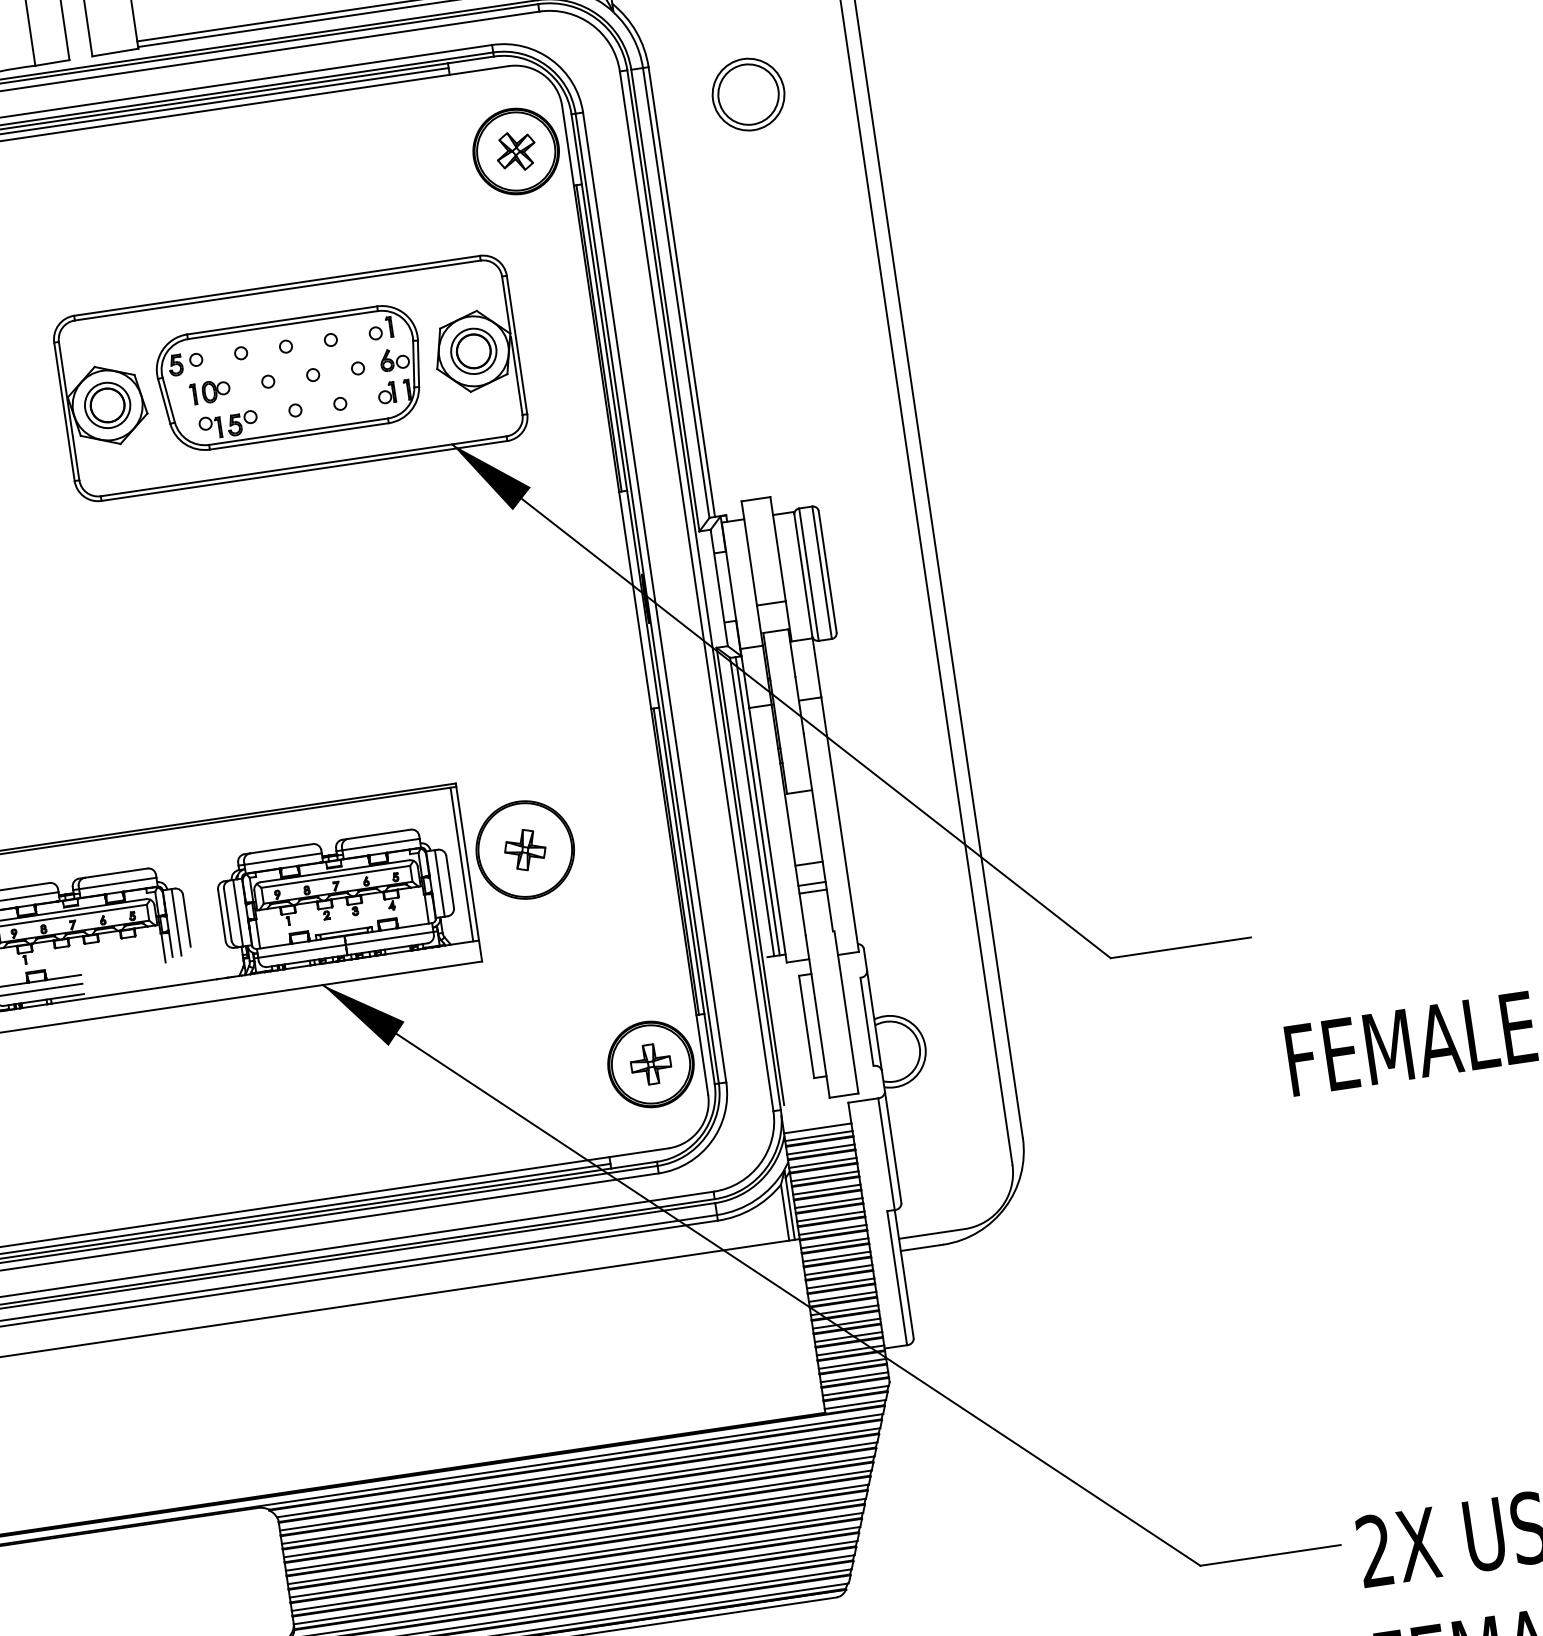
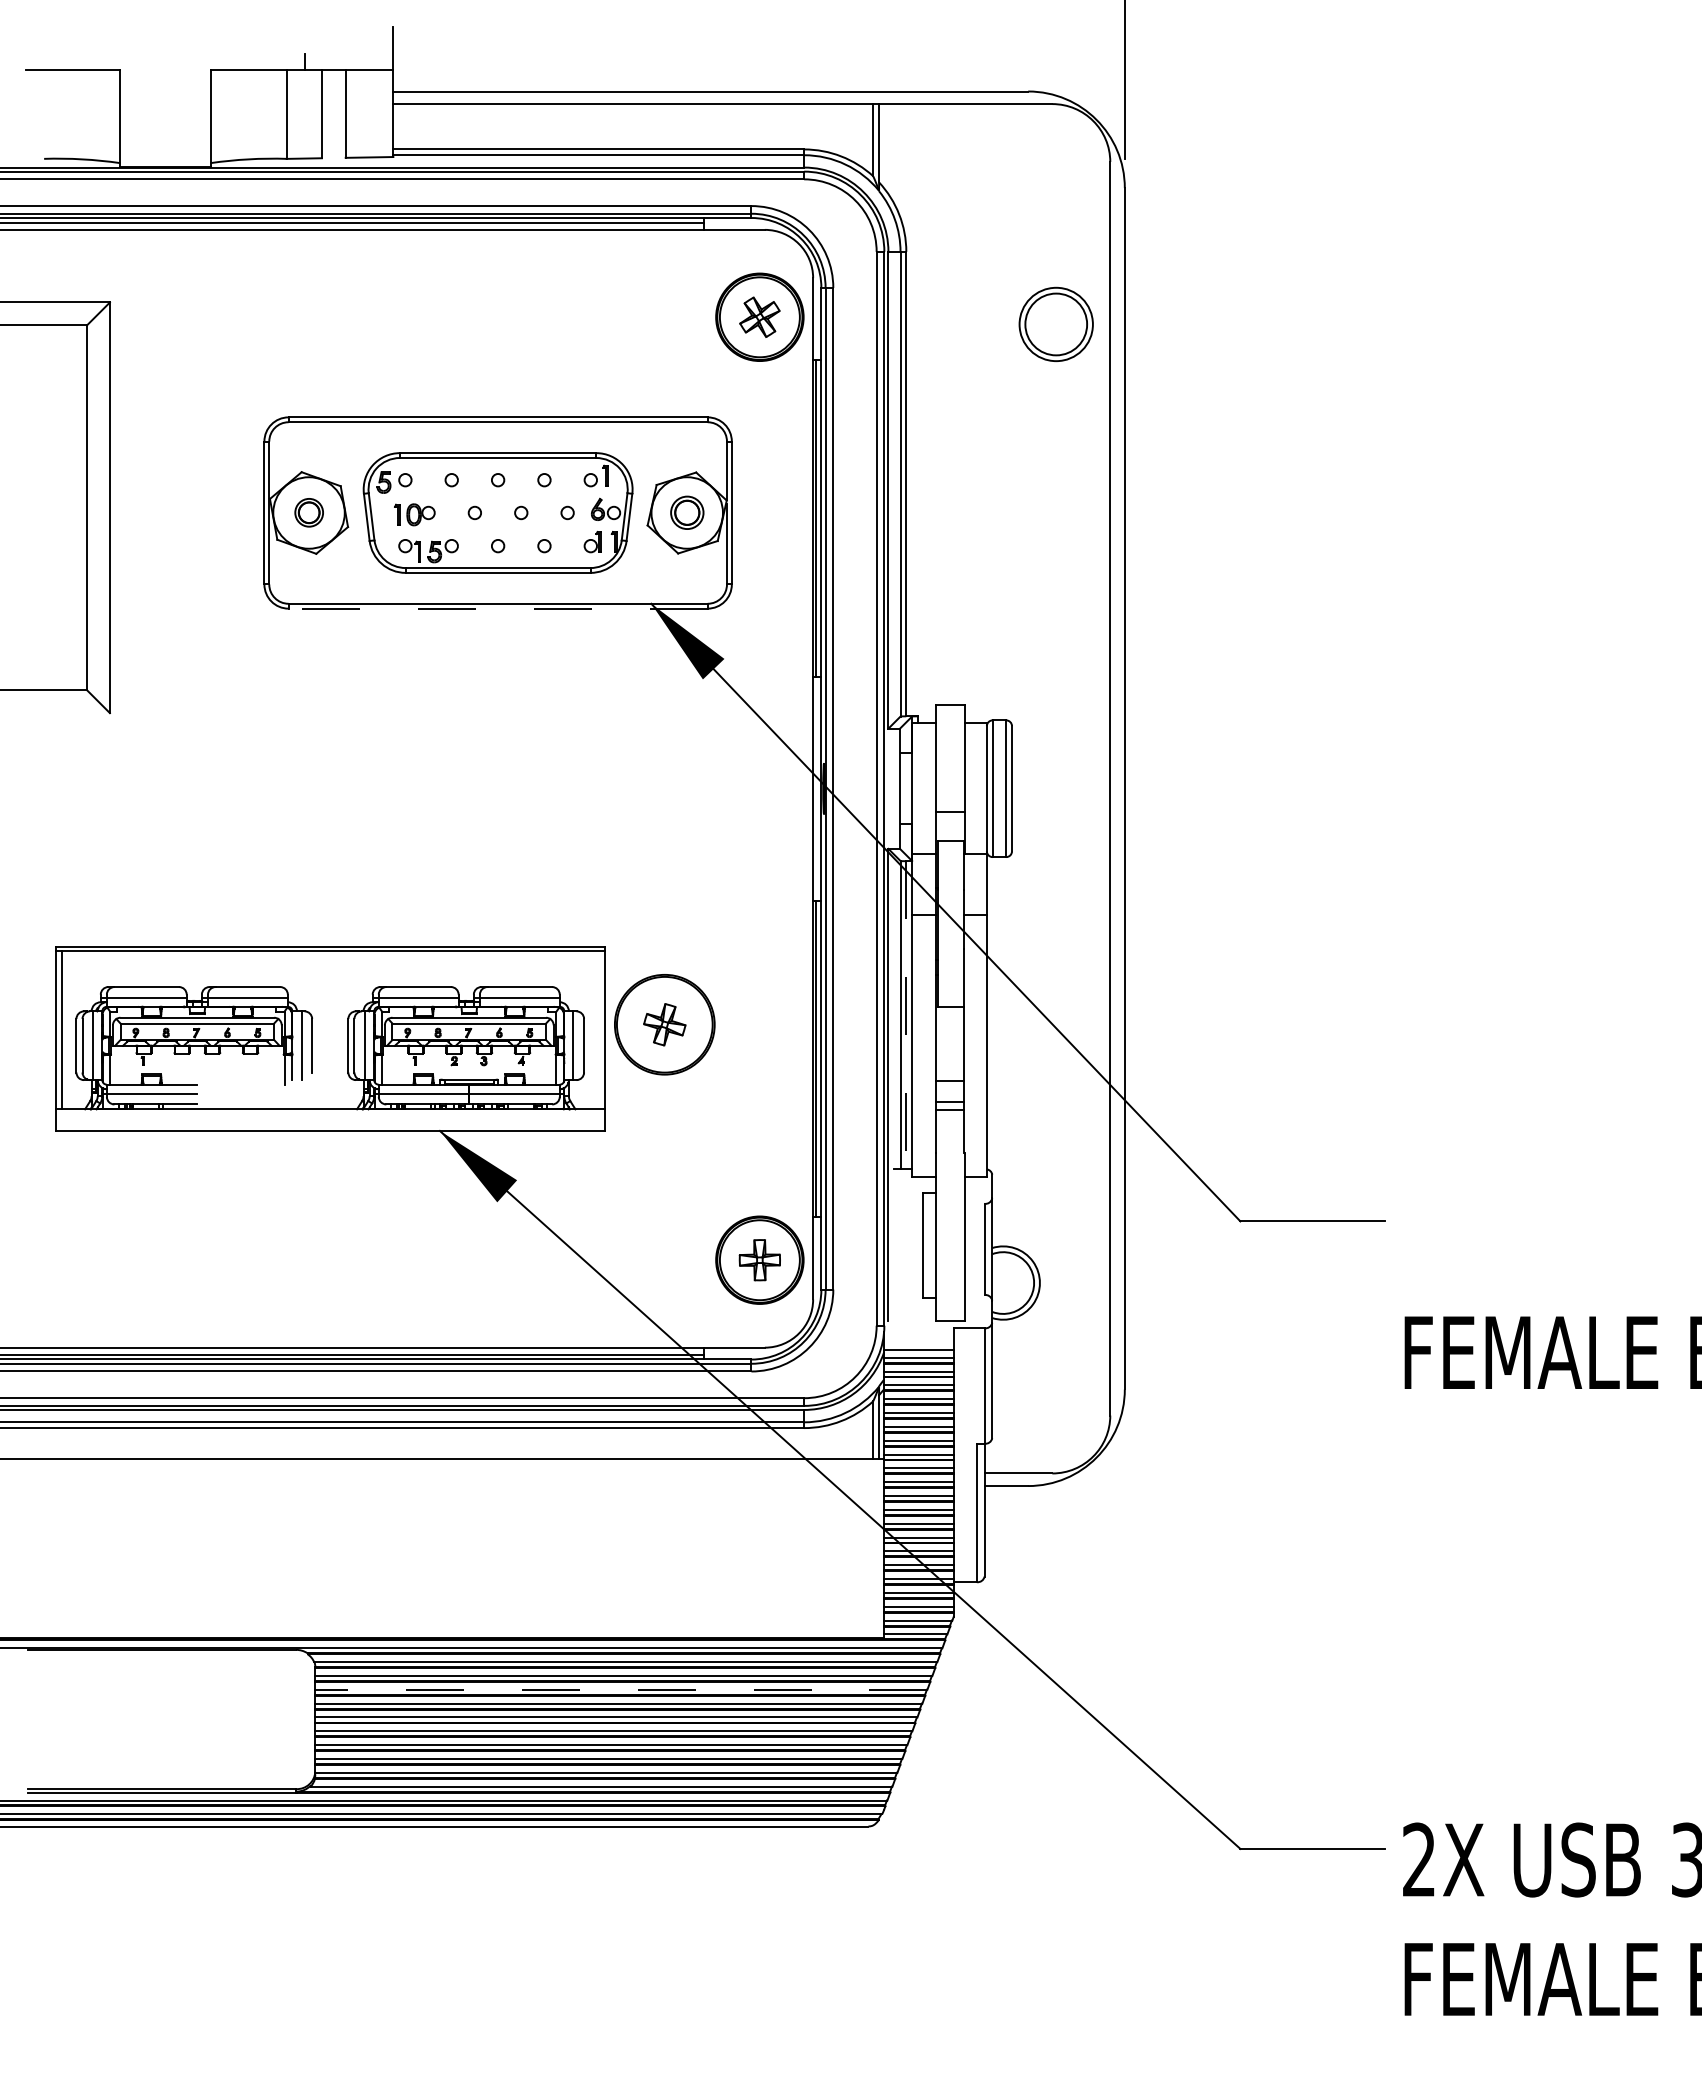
part: (747, 93) -> (1055, 323), moved
part: (474, 350) -> (687, 512), size x0.7
part: (108, 404) -> (309, 512), size x0.6
line: (304, 470) -> (498, 608), solid -> dashed
line: (757, 806) -> (906, 1015), solid -> dashed
line: (461, 864) -> (598, 1029), removed
line: (577, 1500) -> (620, 1689), solid -> dashed

